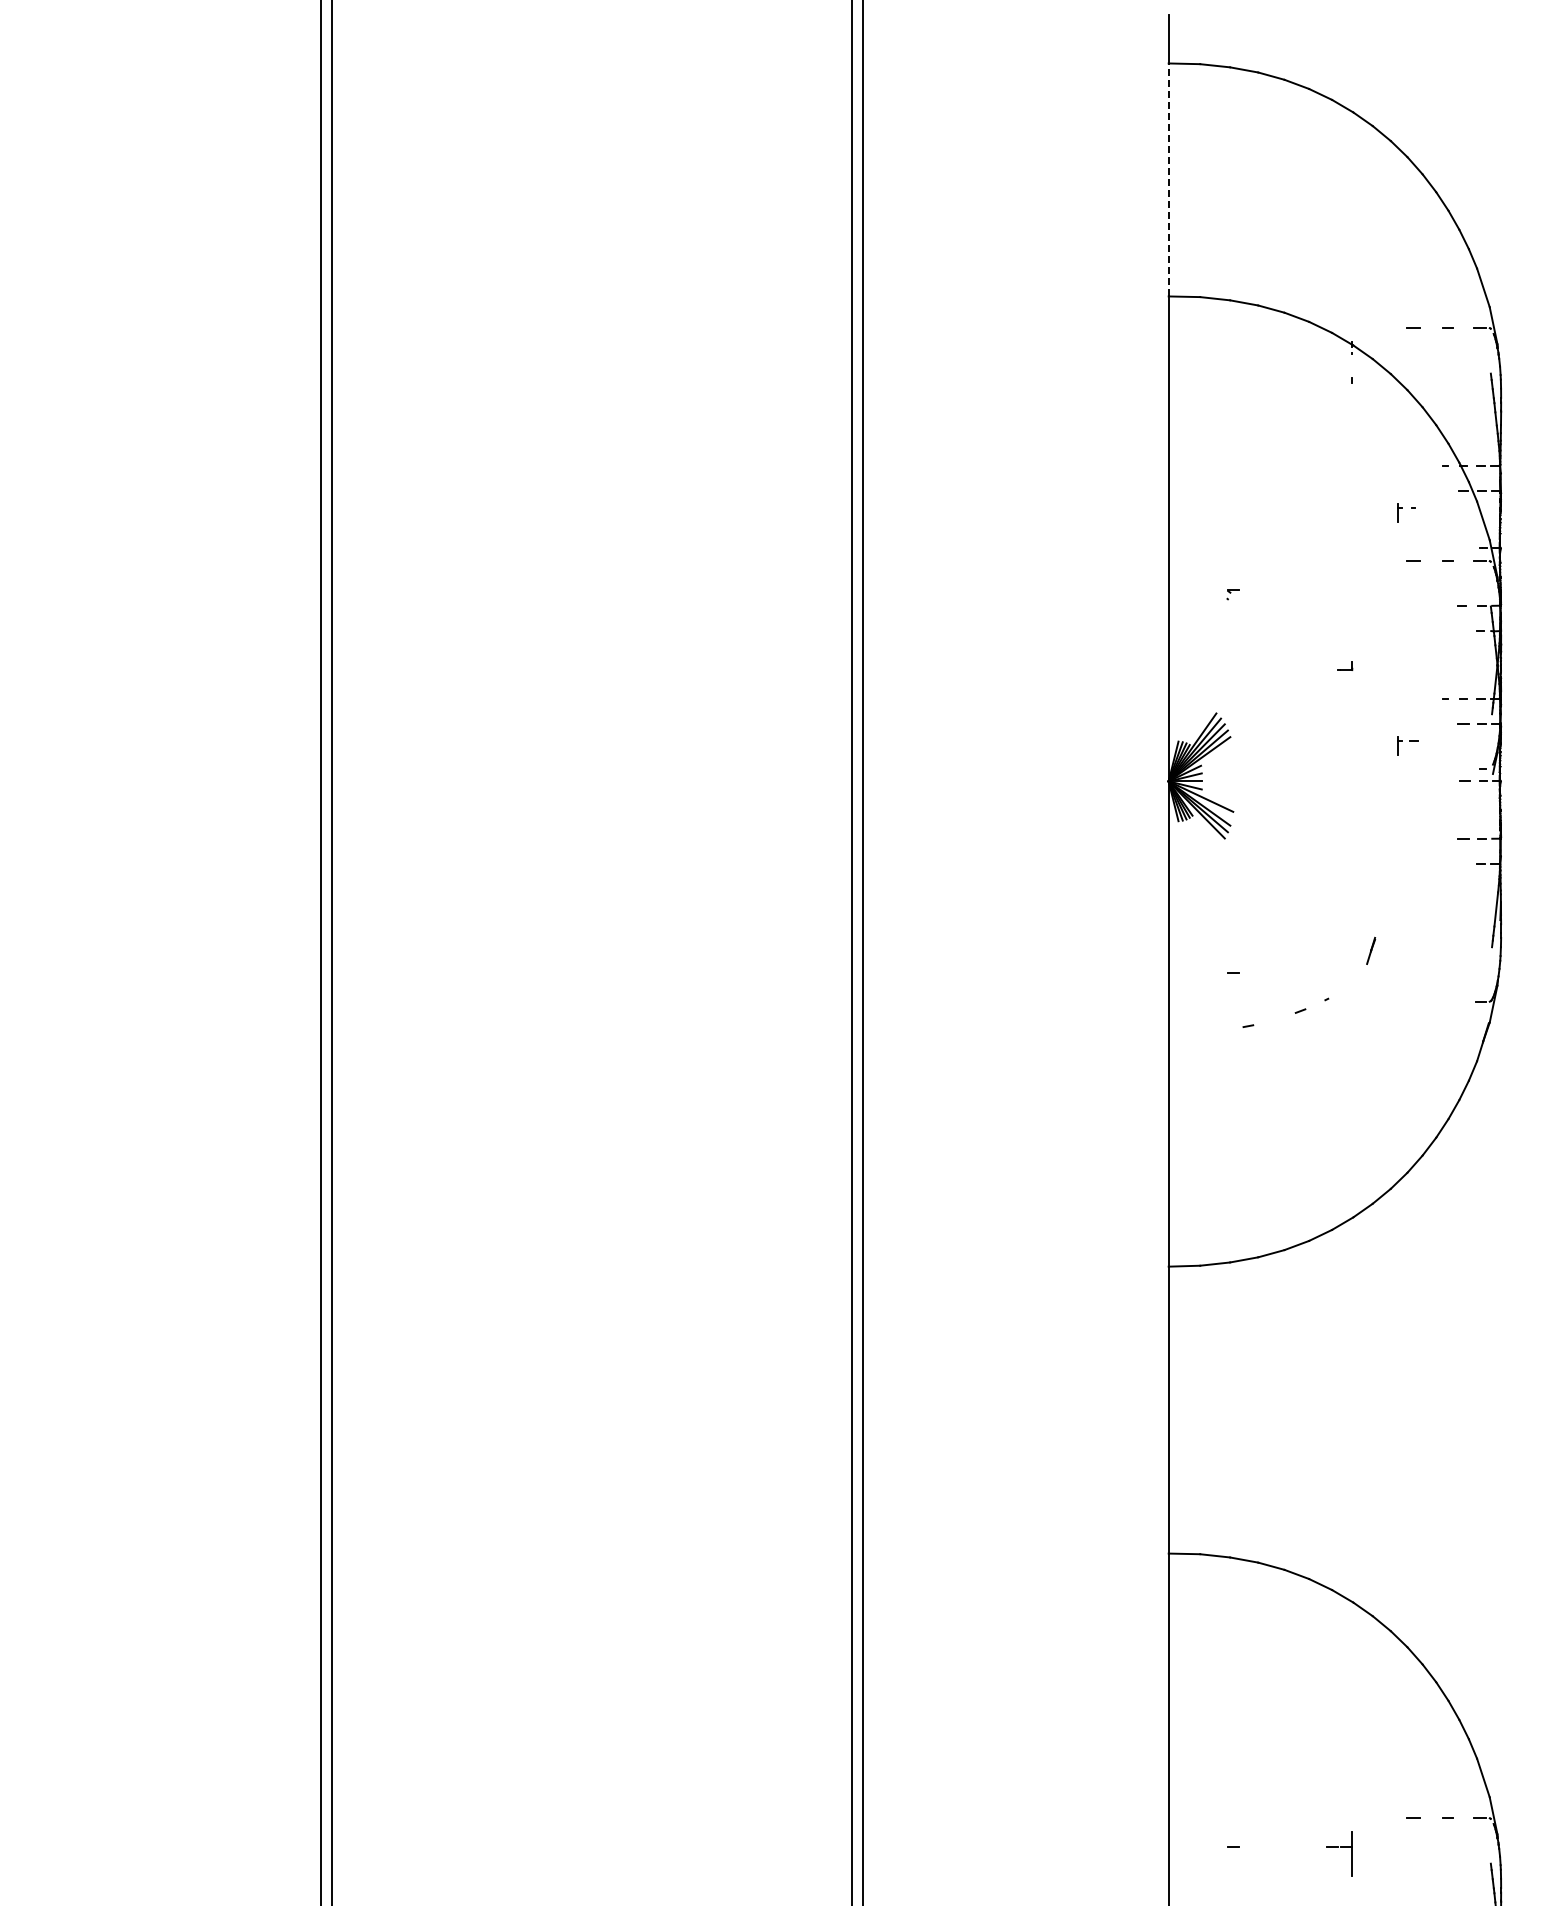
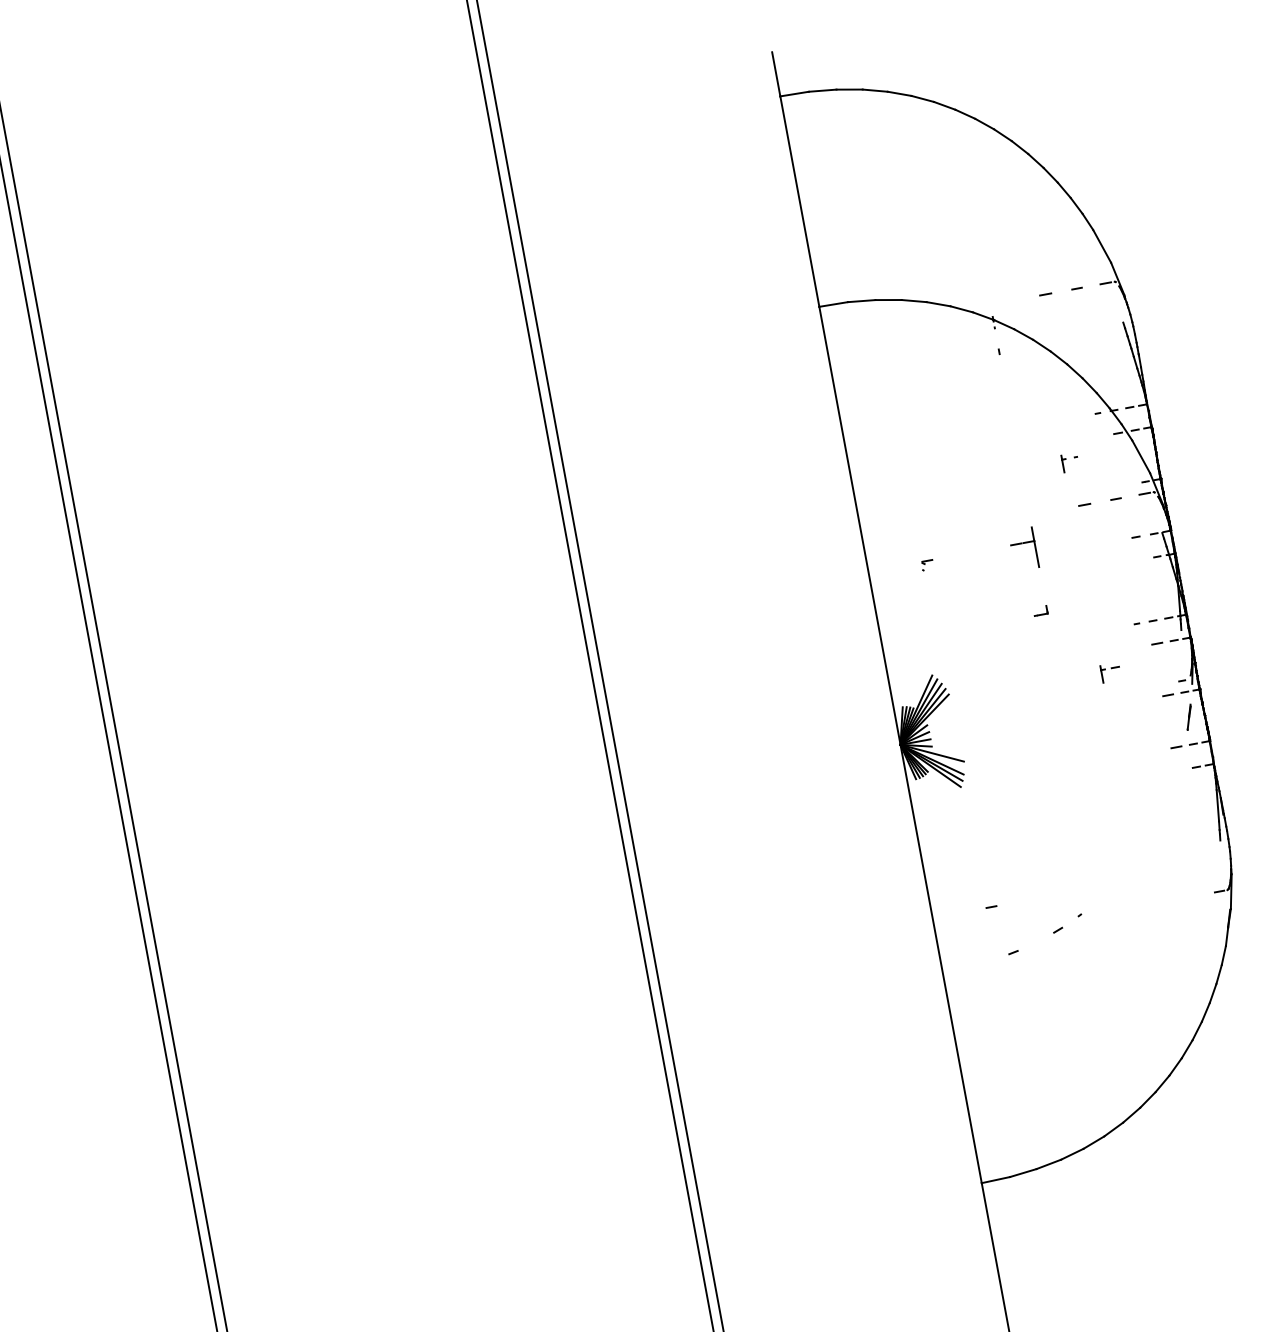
line: (1168, 179) -> (799, 201), dashed -> solid
part: (1338, 590) -> (1021, 543), added
line: (1371, 950) -> (1189, 716), moved

